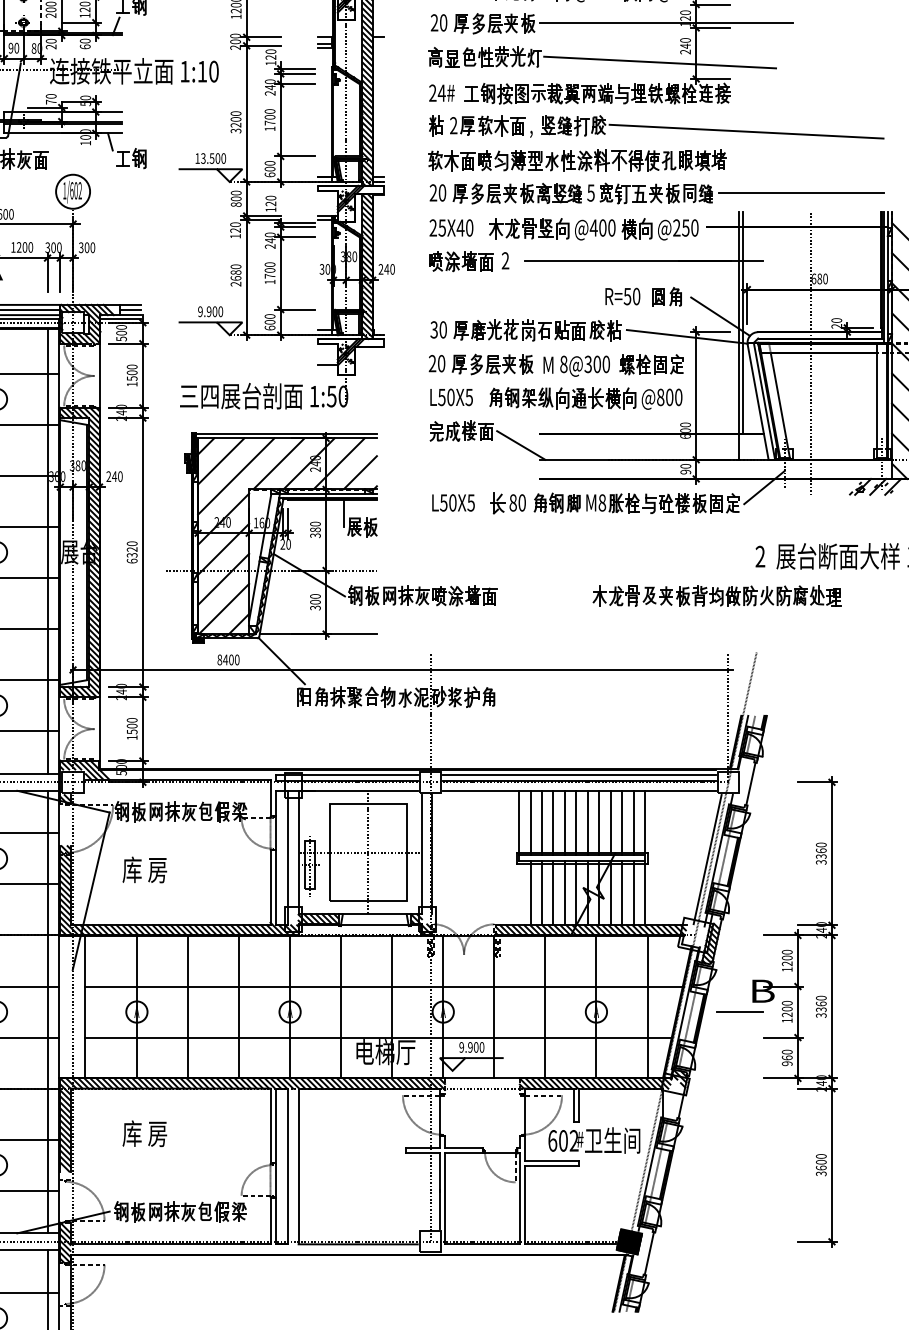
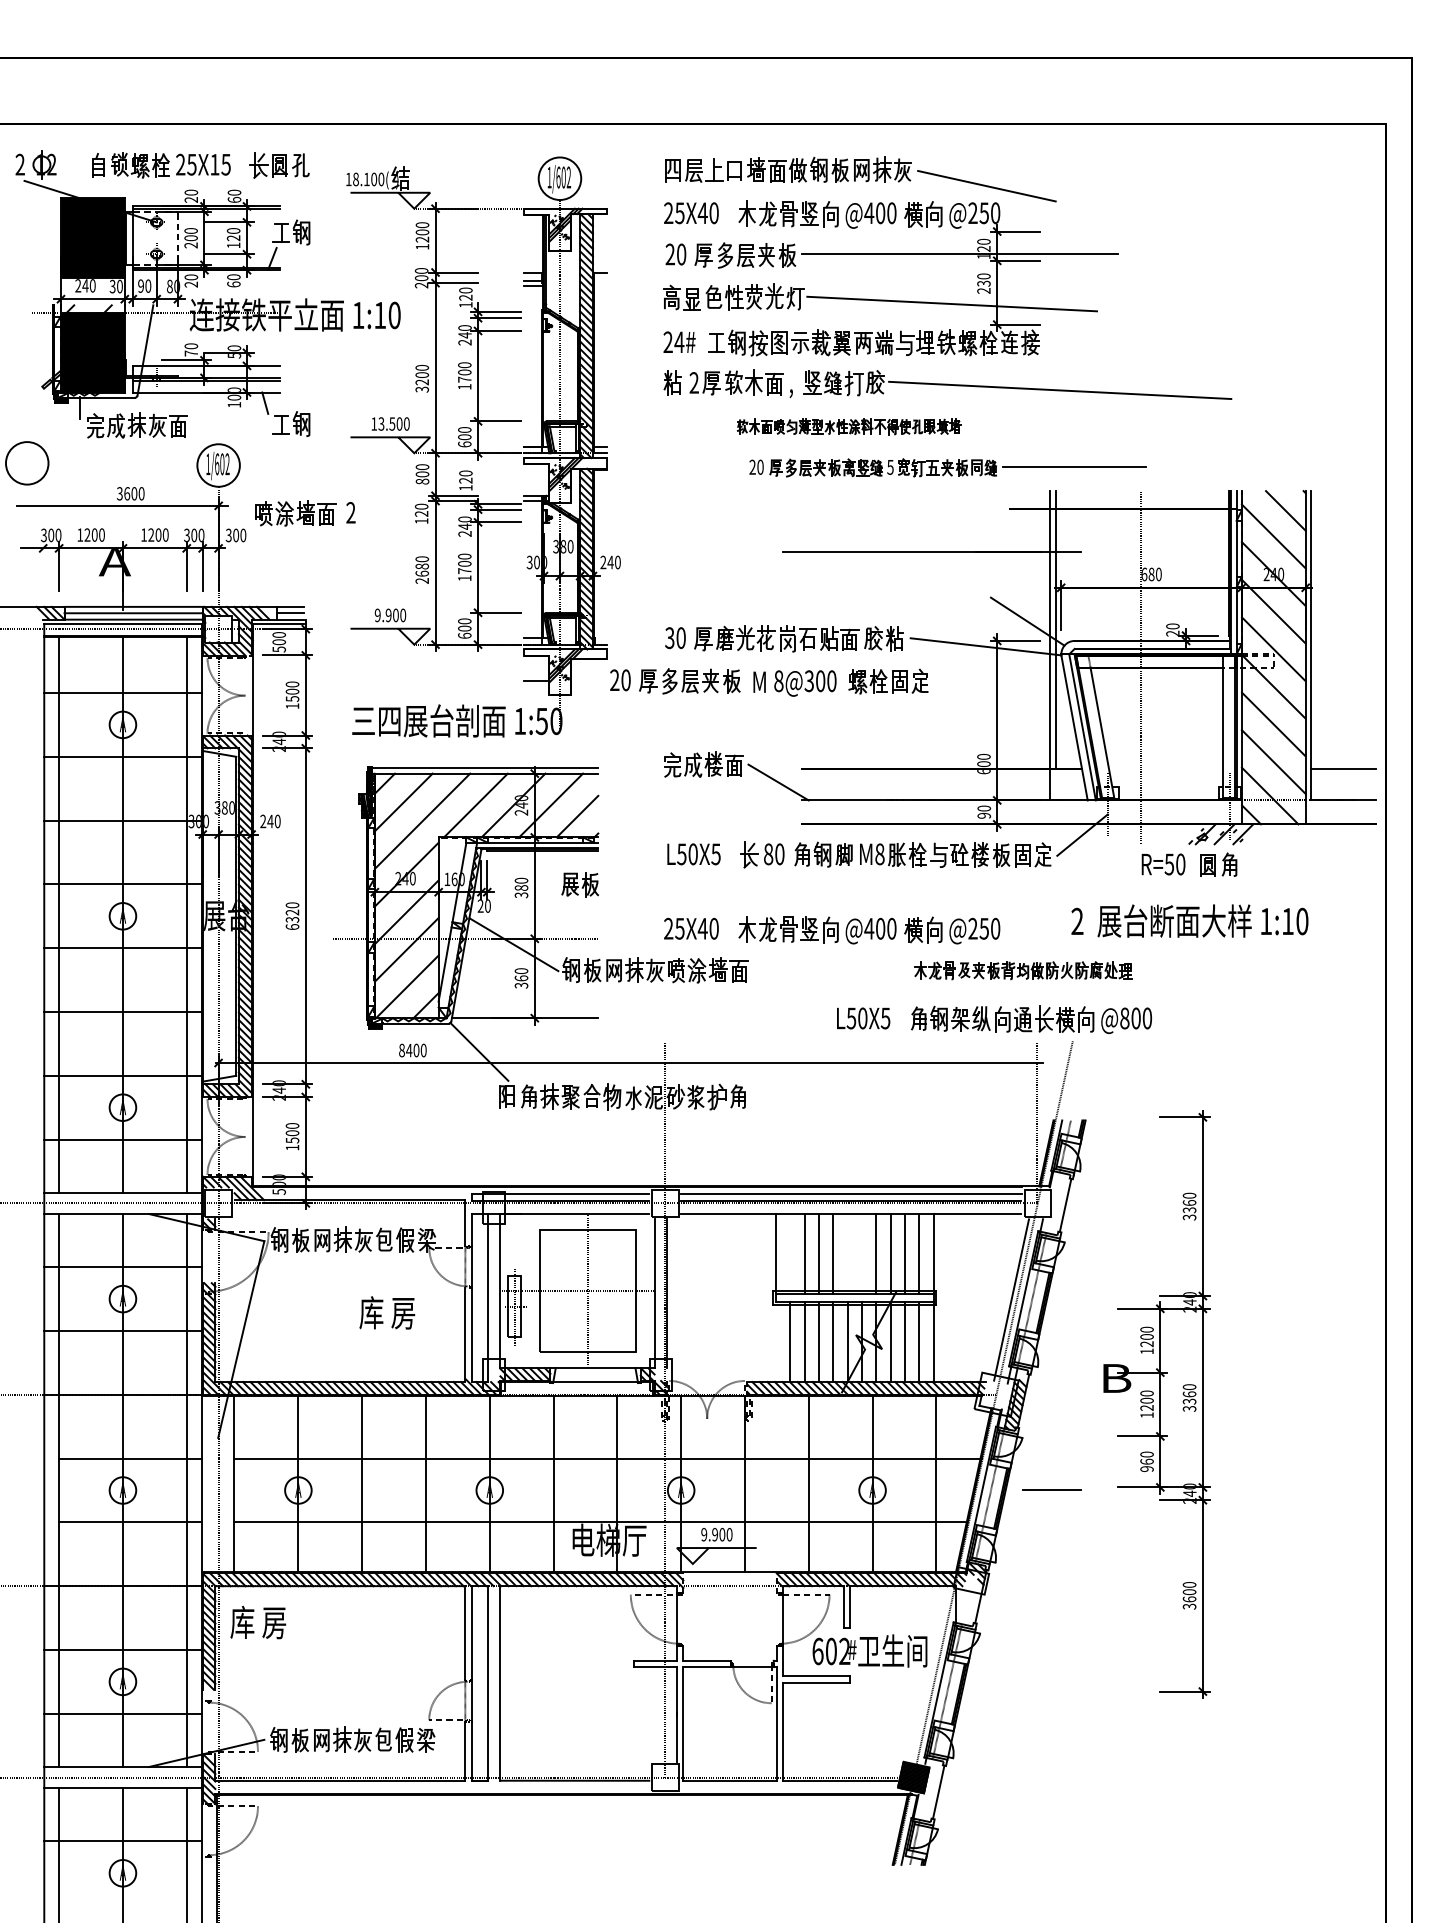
text: (685, 46) -> (983, 283), 240 -> 230
part: (577, 160) -> (848, 426), size x0.6
part: (656, 193) -> (947, 467), size x0.7
part: (564, 229) -> (832, 930), moved
part: (469, 261) -> (305, 513), moved
part: (643, 296) -> (1189, 864), moved
part: (556, 365) -> (769, 682), moved
part: (556, 398) -> (994, 1019), moved
line: (343, 513) -> (556, 867), removed
part: (717, 595) -> (1023, 970), size x0.7
text: (315, 602) -> (521, 978), 300 -> 360
line: (530, 822) -> (790, 1253), removed
line: (576, 822) -> (847, 1253), removed
line: (587, 822) -> (861, 1253), removed
text: (145, 869) -> (387, 1312), moved
part: (794, 1012) -> (1156, 1404), moved
text: (145, 1133) -> (258, 1622), moved

